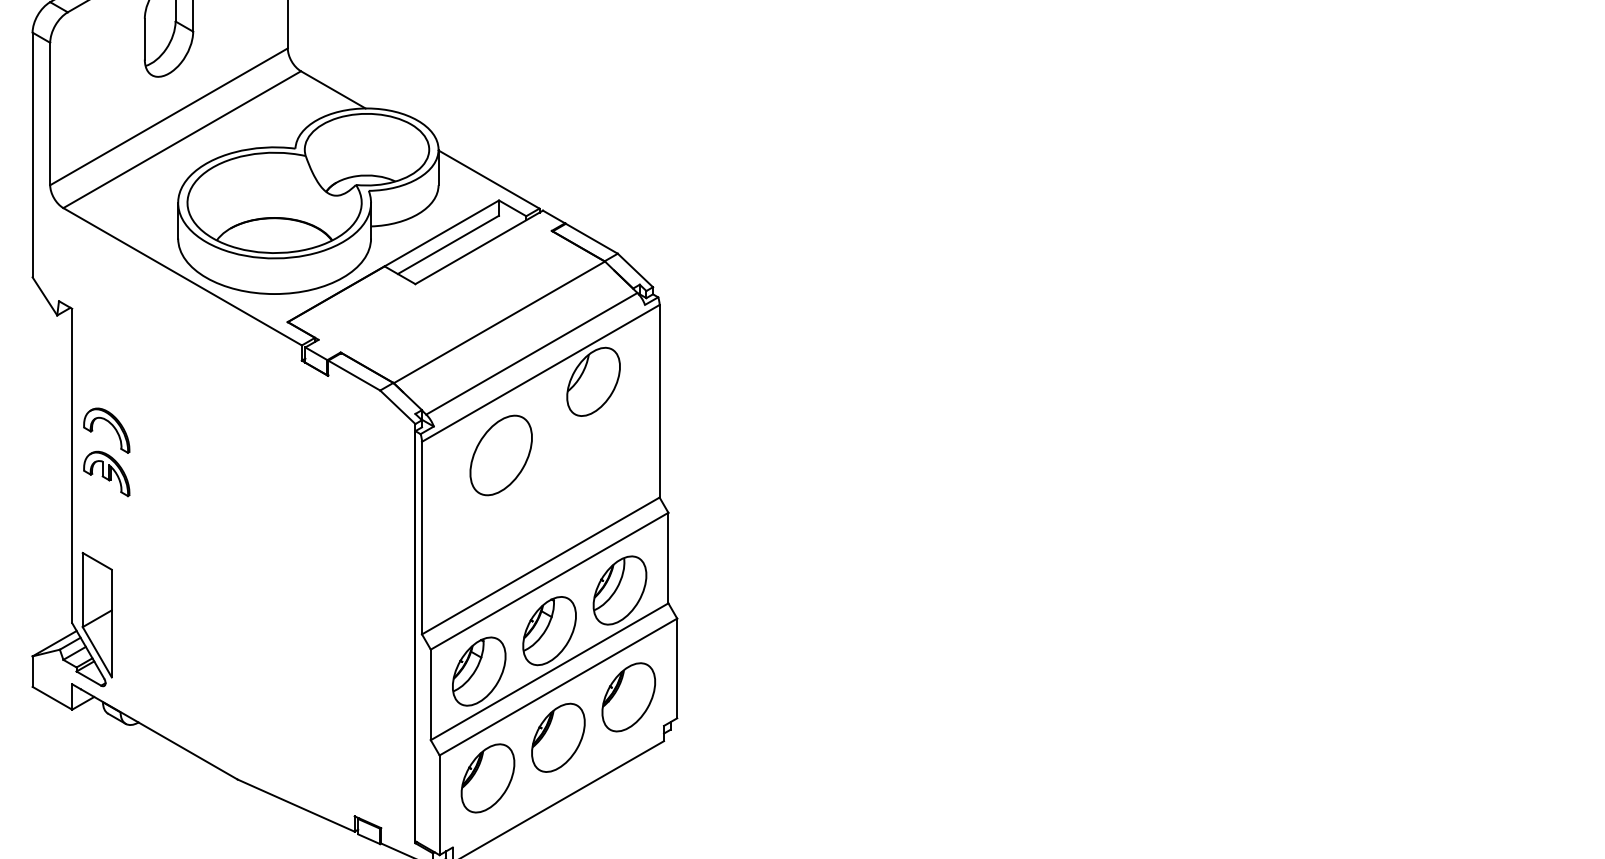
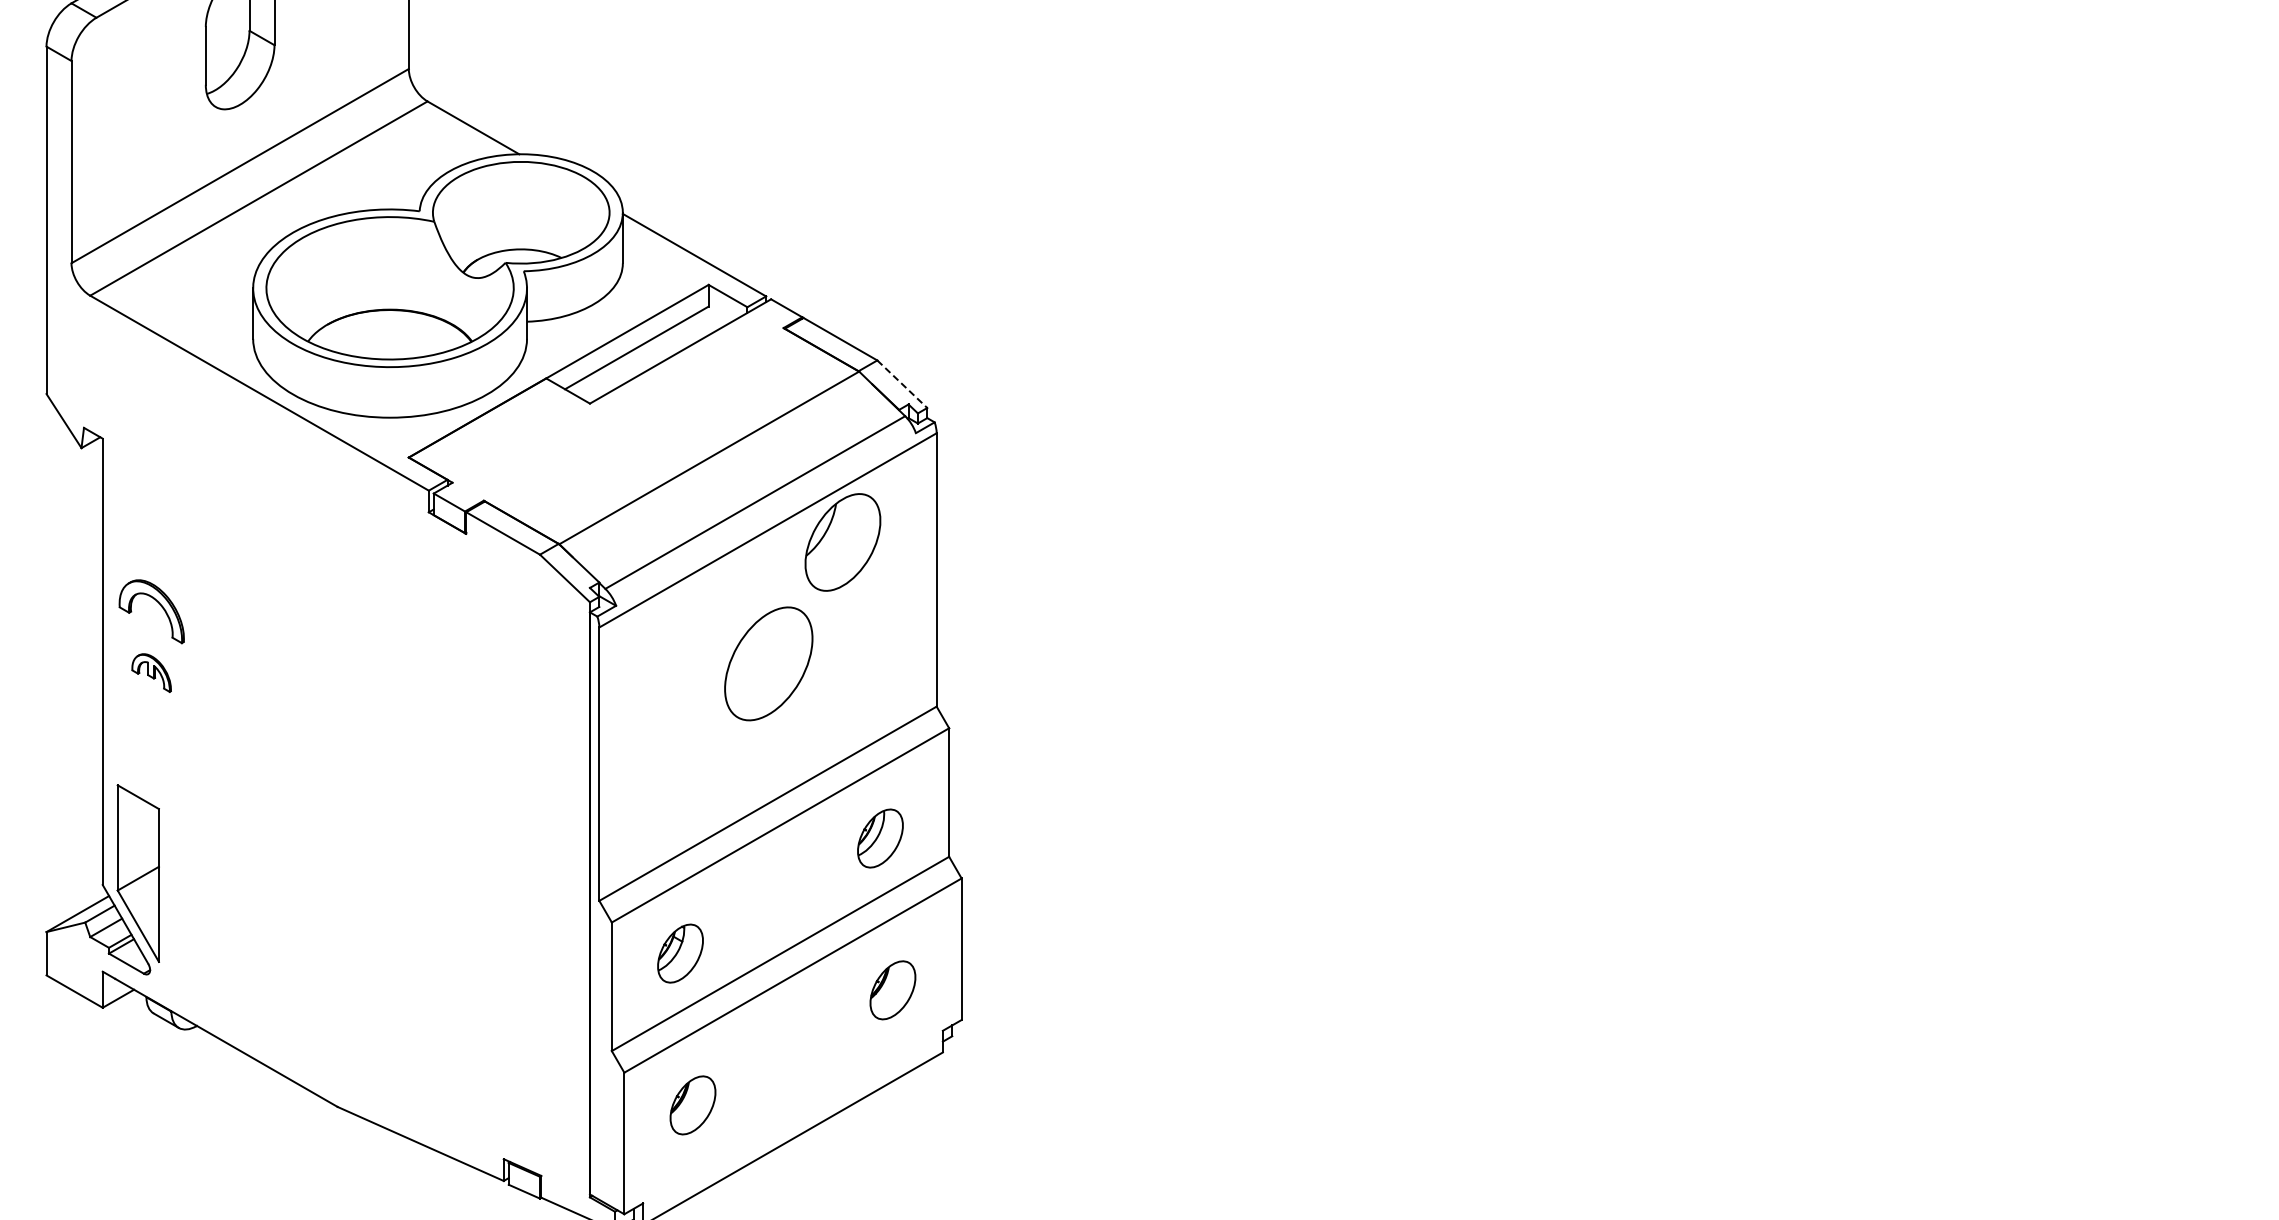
line: (635, 270) -> (902, 384), solid -> dashed
part: (501, 455) -> (768, 663), moved
part: (106, 473) -> (151, 672), size x0.6
part: (620, 590) -> (880, 838), size x0.6
part: (549, 630) -> (780, 895), removed
part: (479, 671) -> (680, 953), size x0.6
part: (628, 697) -> (892, 990), size x0.6
part: (558, 737) -> (792, 1047), removed
part: (487, 778) -> (692, 1105), size x0.6

